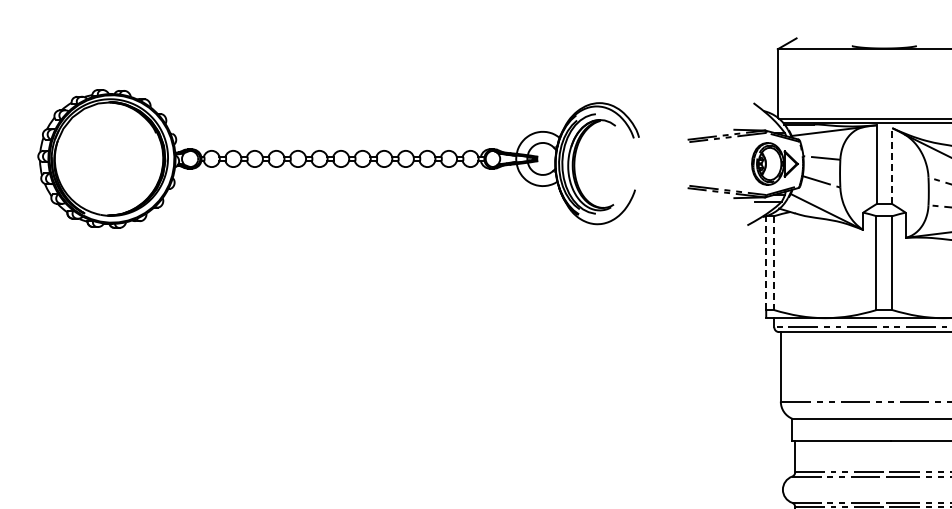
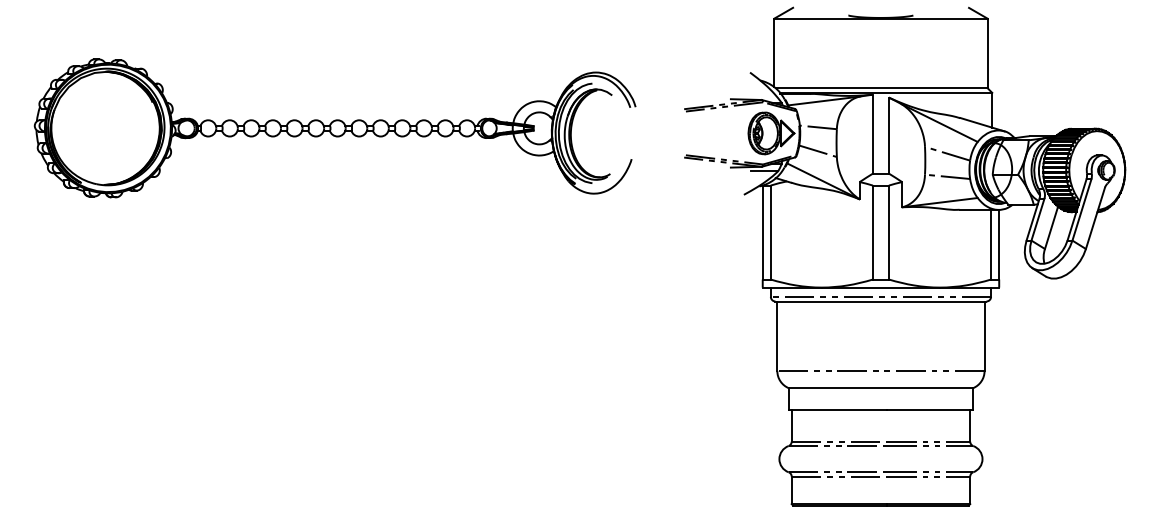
line: (891, 166) -> (888, 135), dashed -> solid
line: (765, 263) -> (762, 232), dashed -> solid
line: (773, 263) -> (770, 232), dashed -> solid

